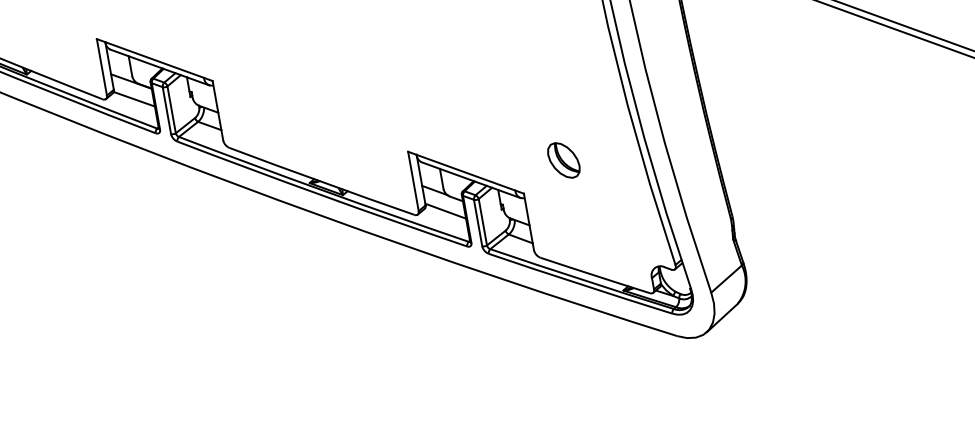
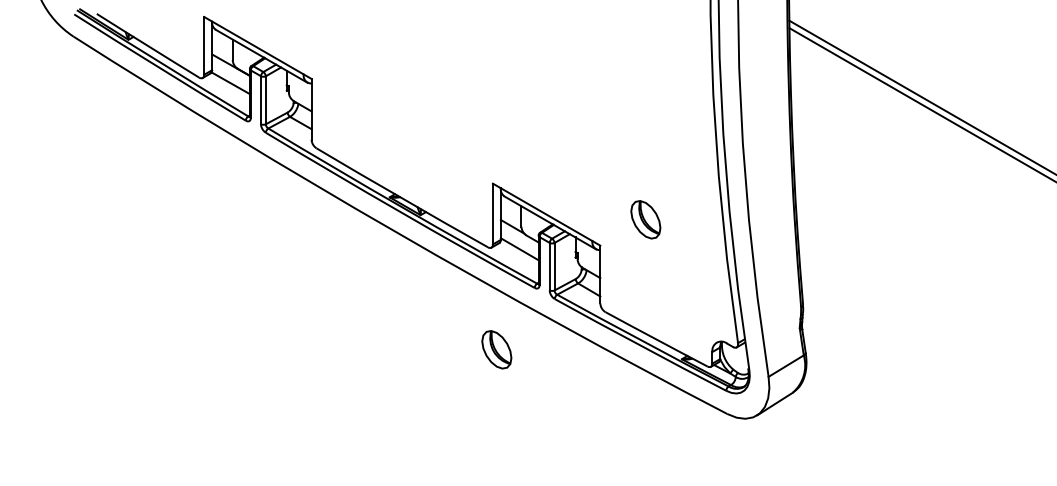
part: (440, 313) -> (496, 349), added

